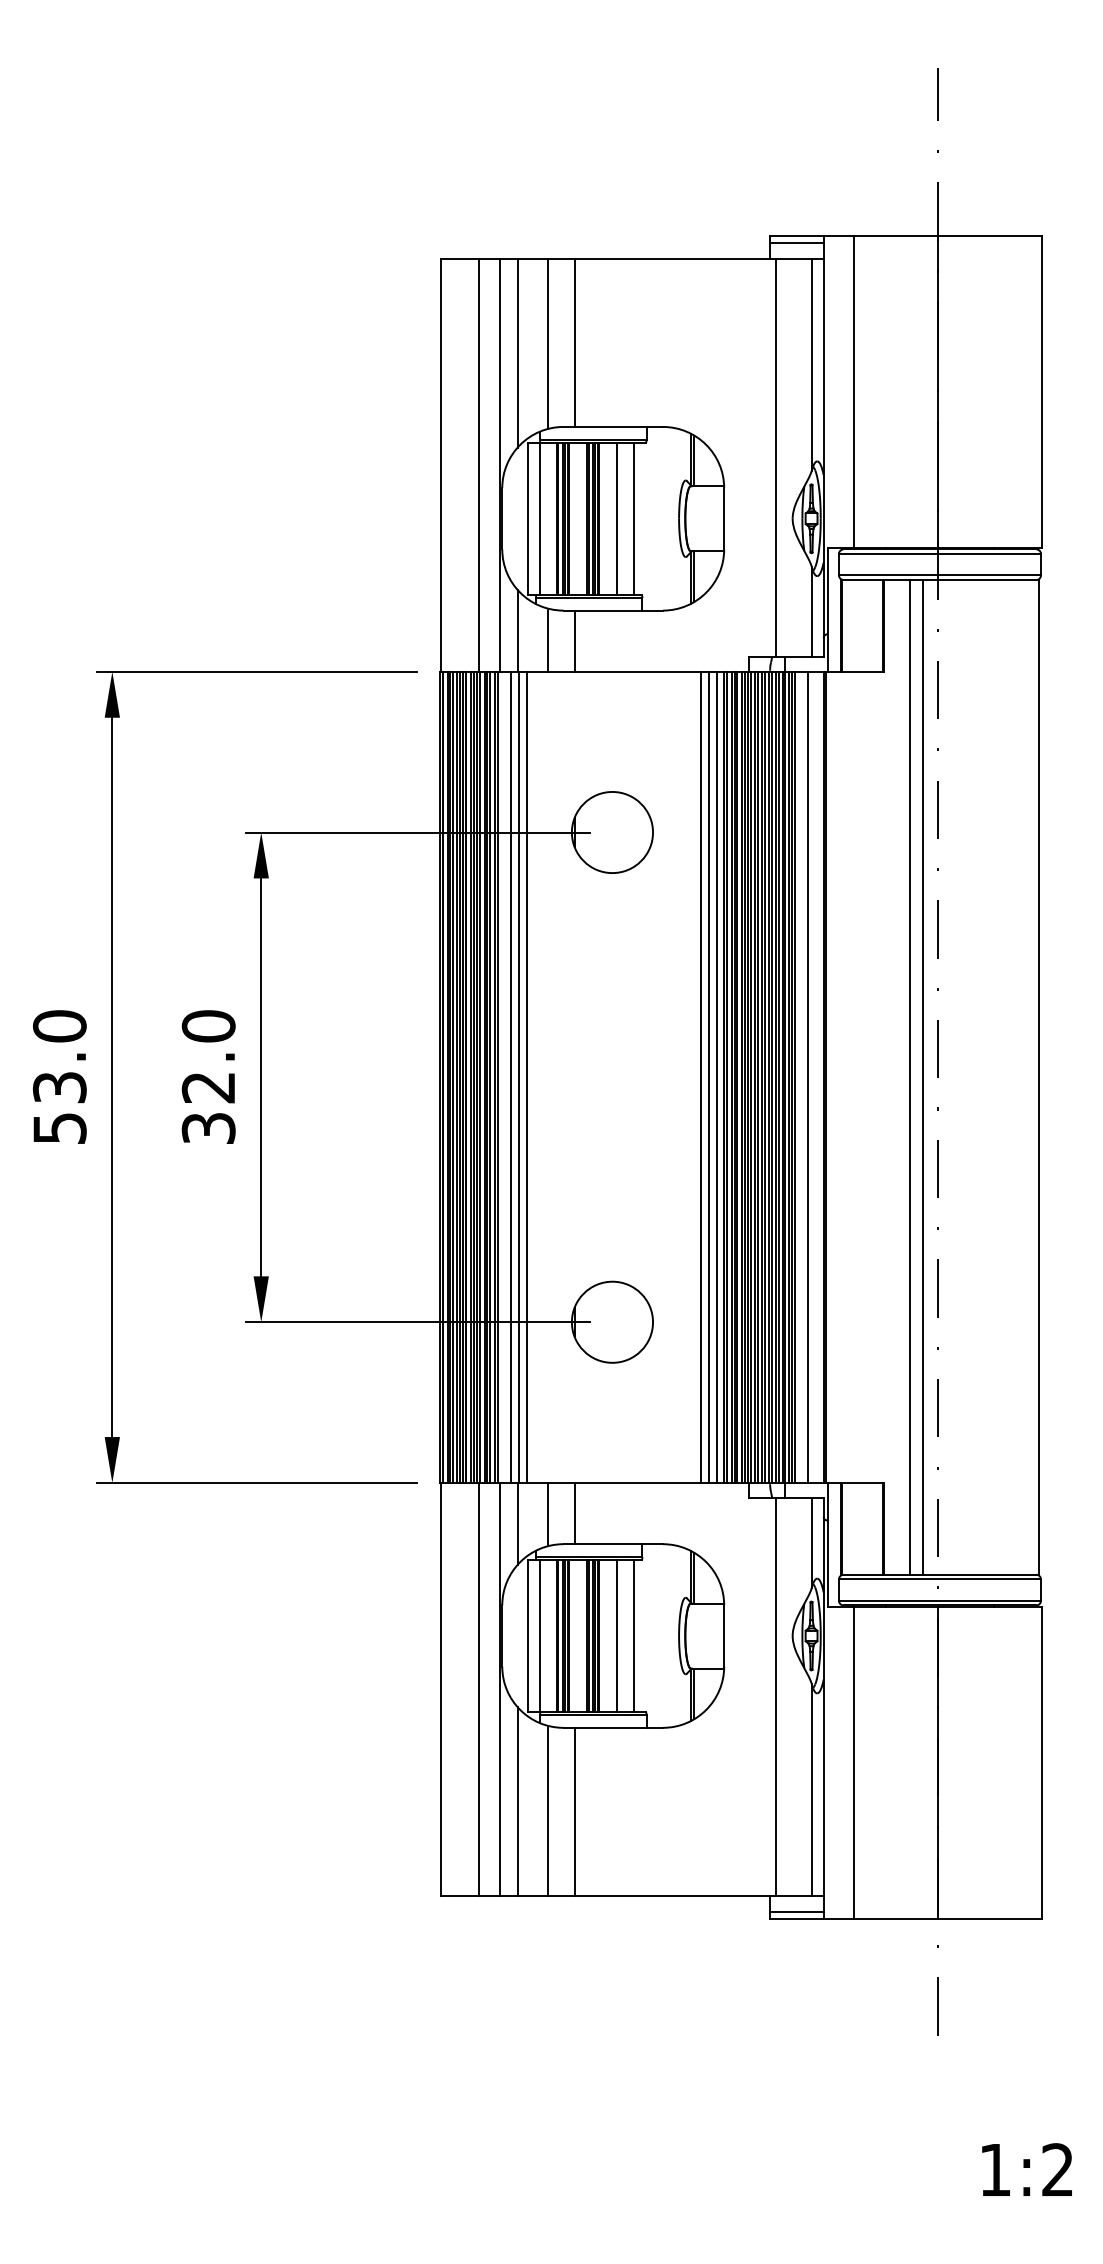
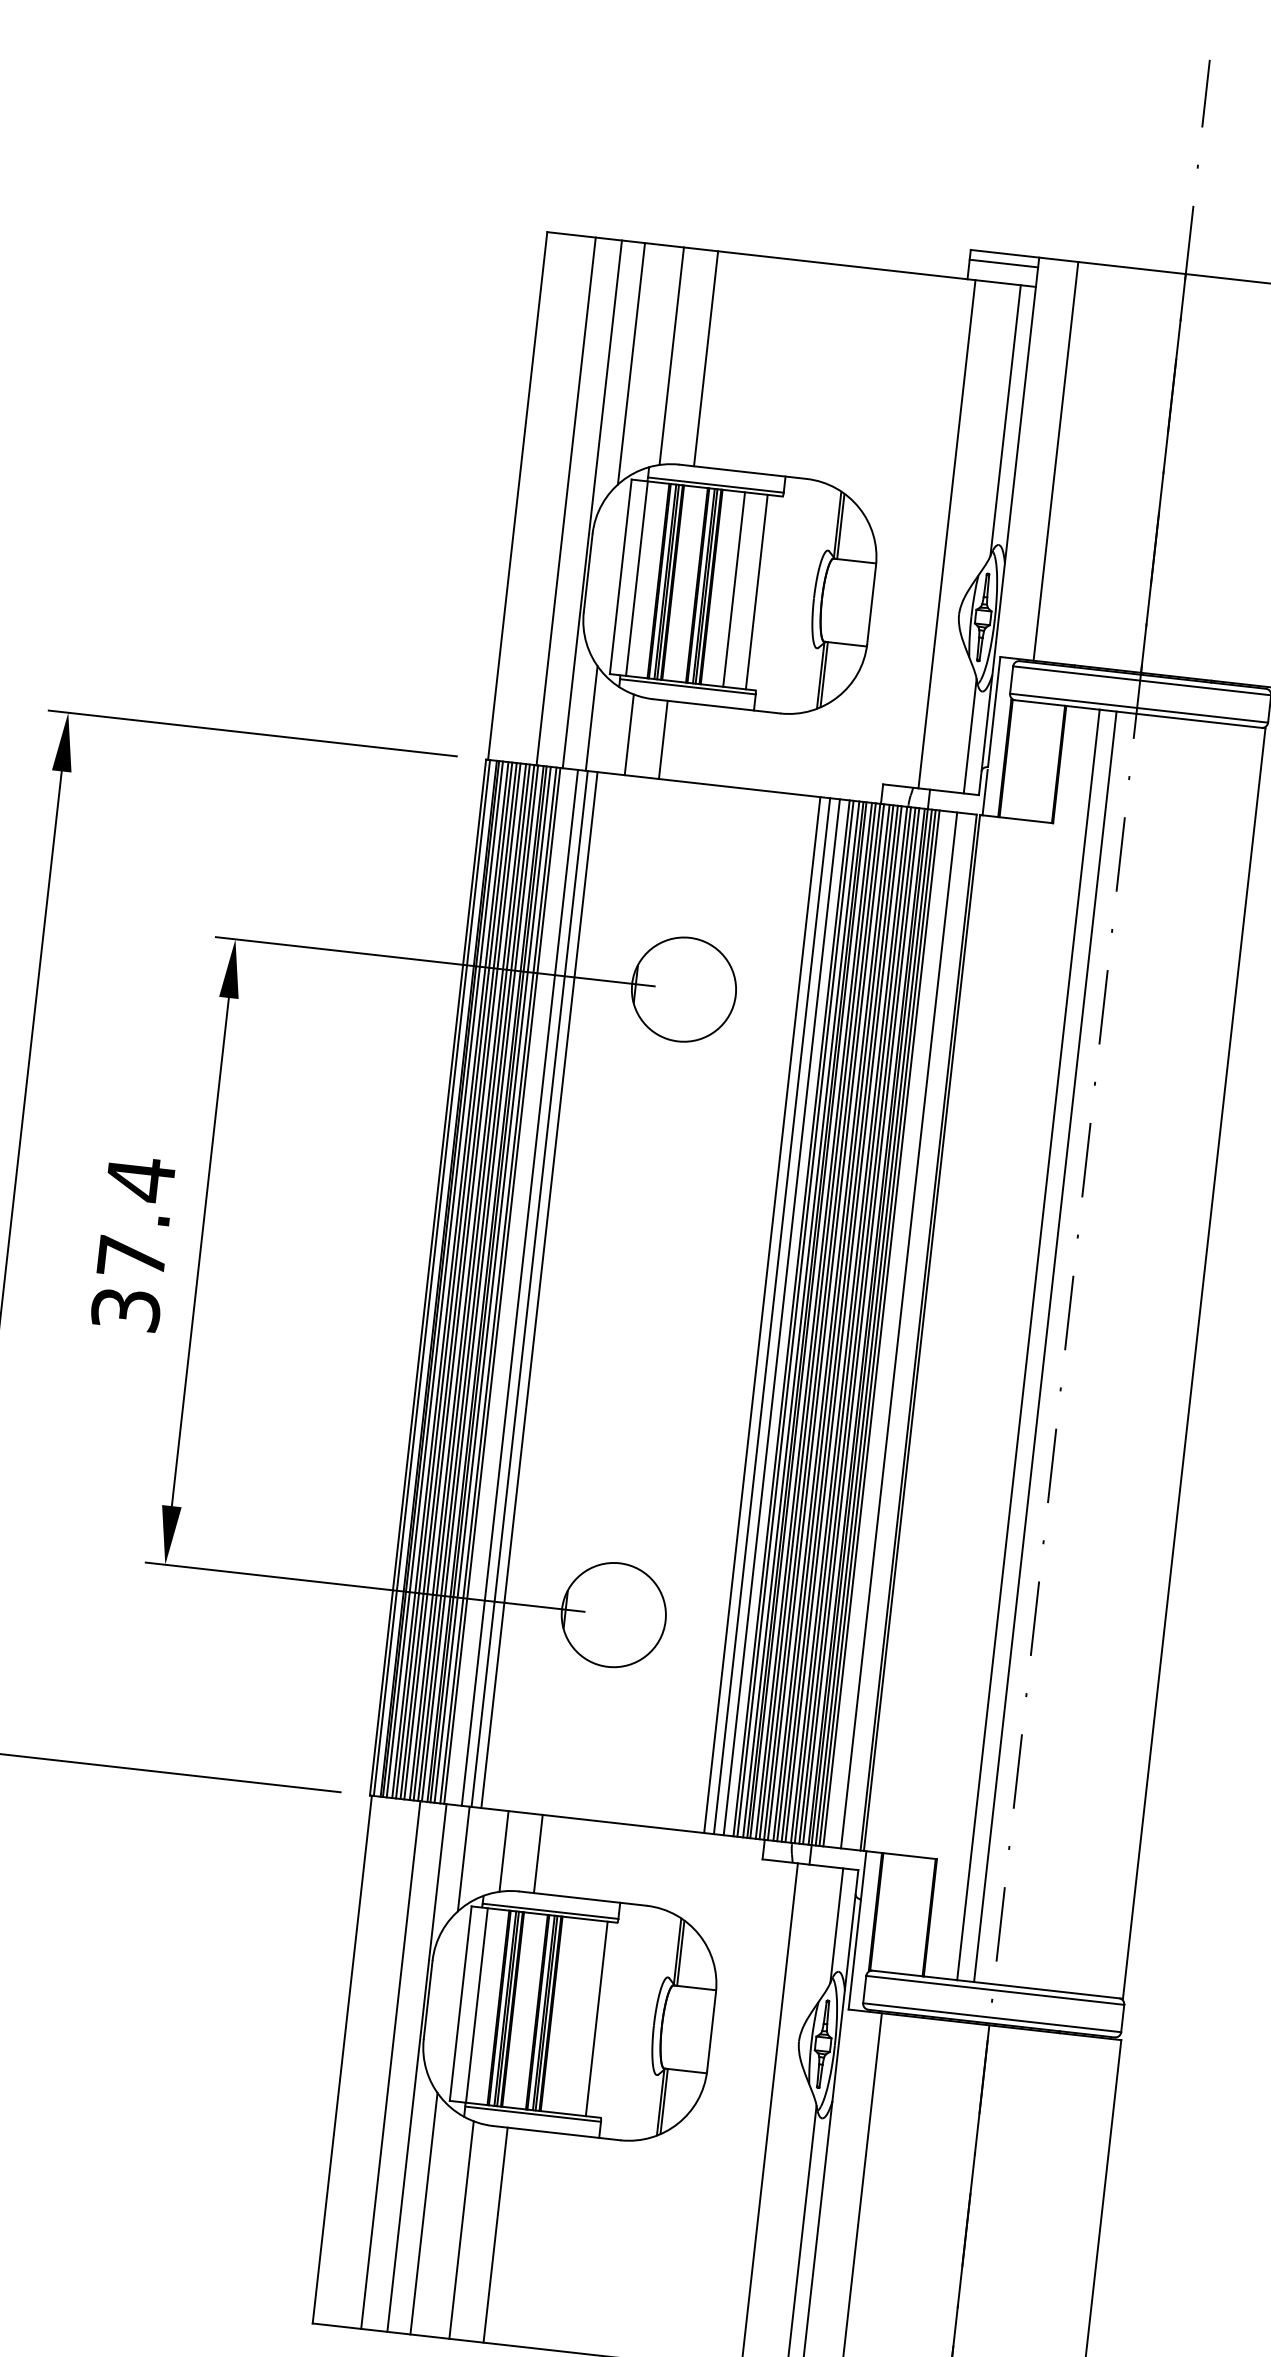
text: (208, 1056) -> (136, 1217), 32.0 -> 37.4
line: (616, 1635) -> (574, 2015), removed

